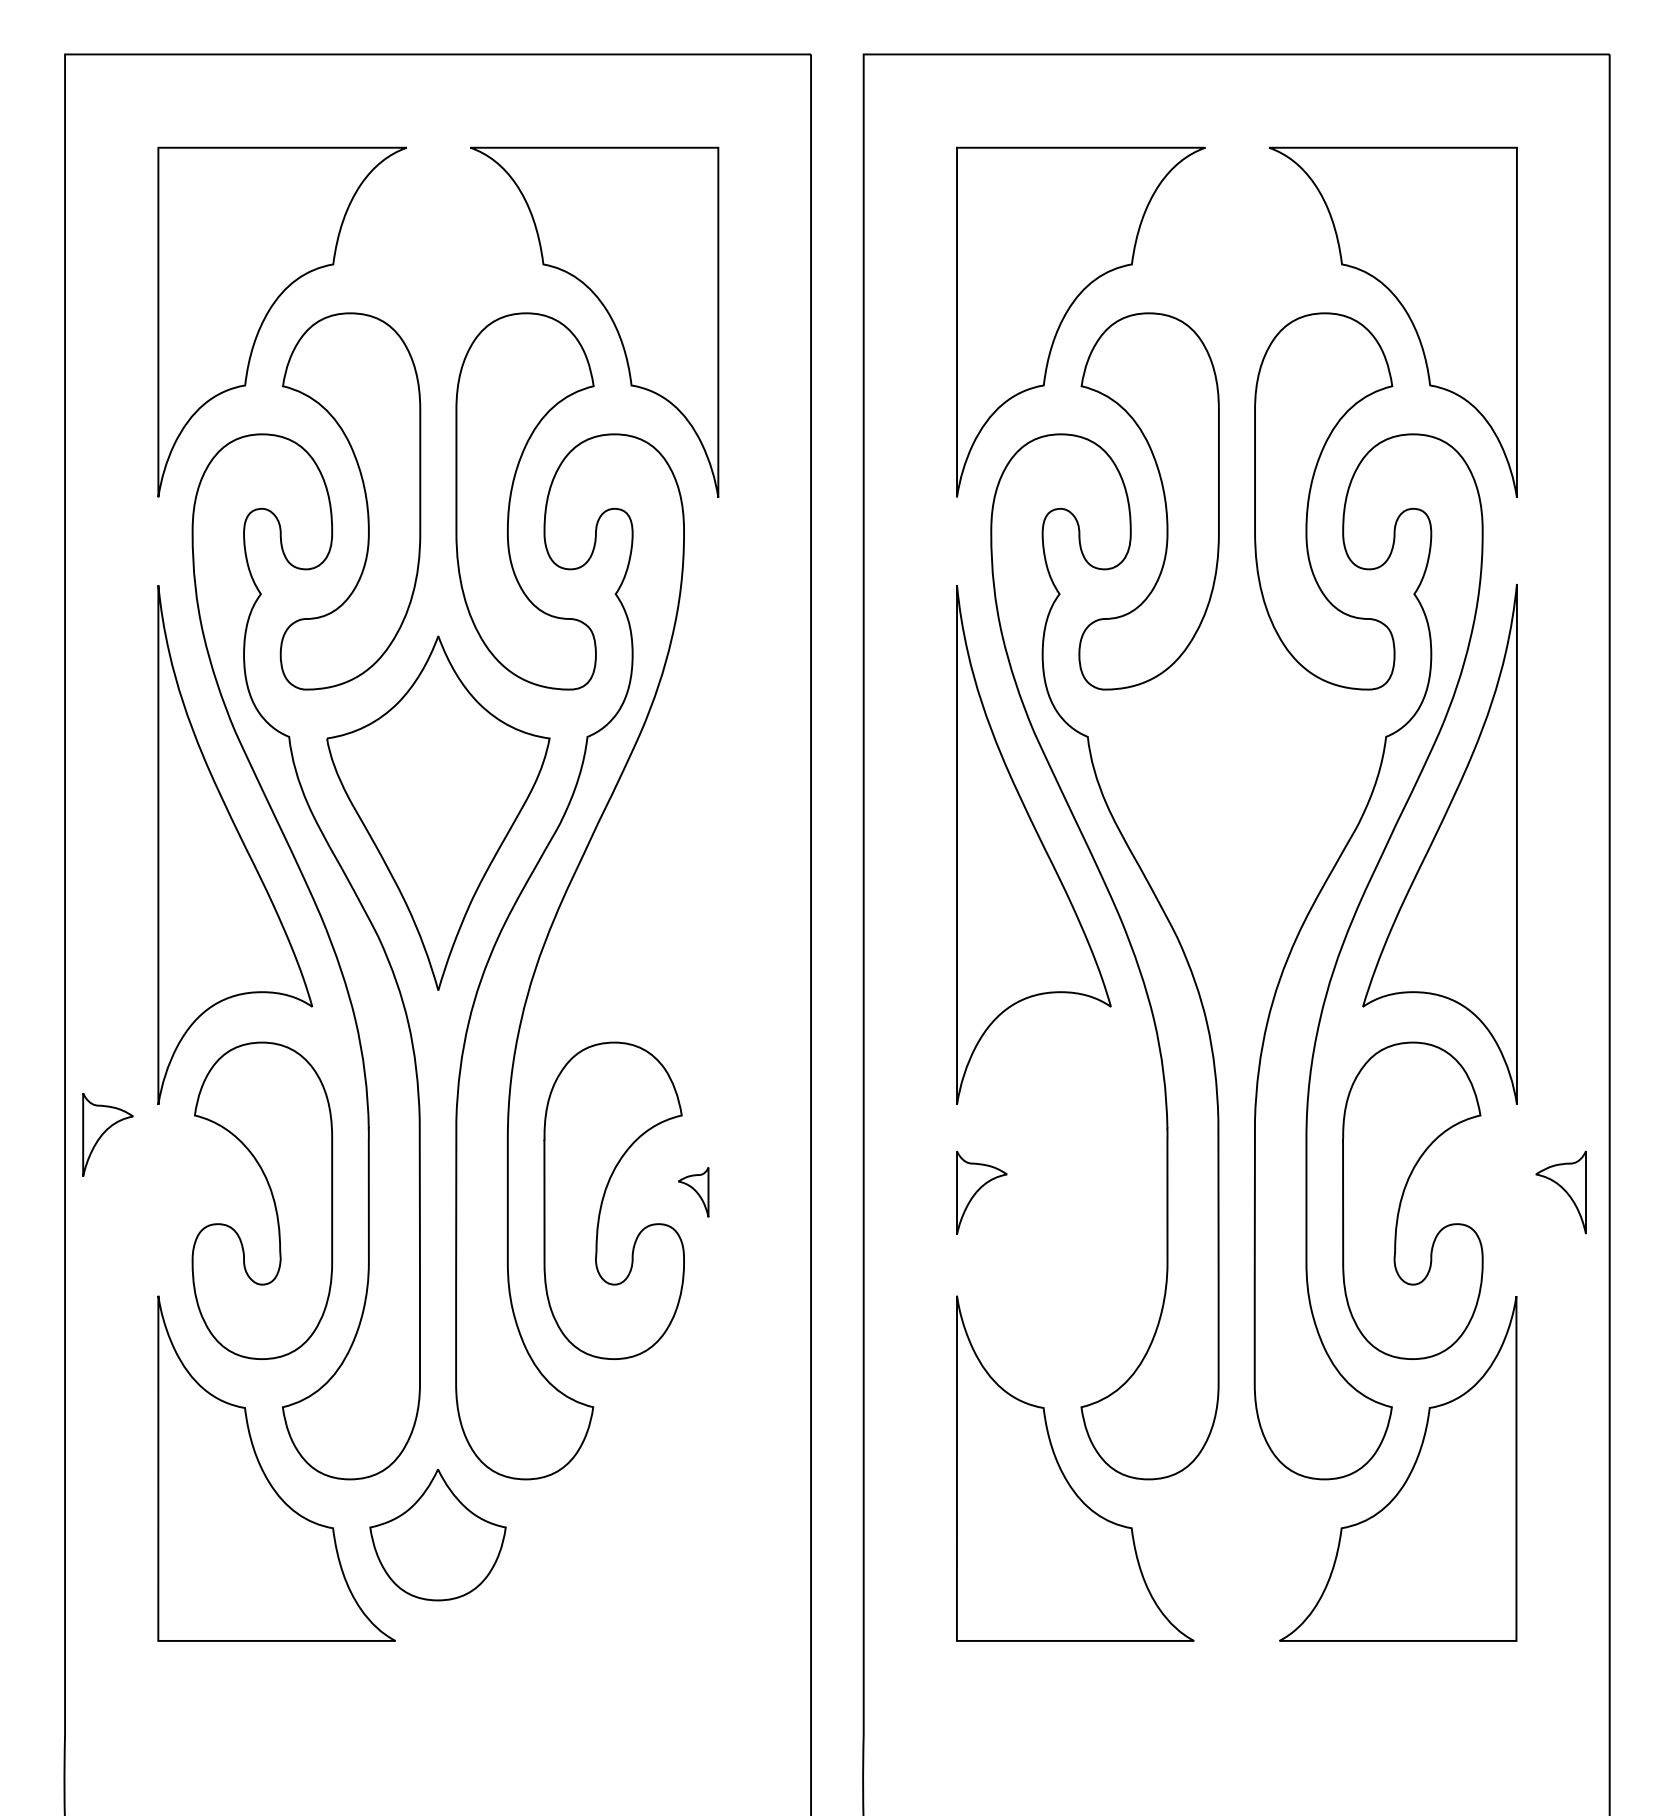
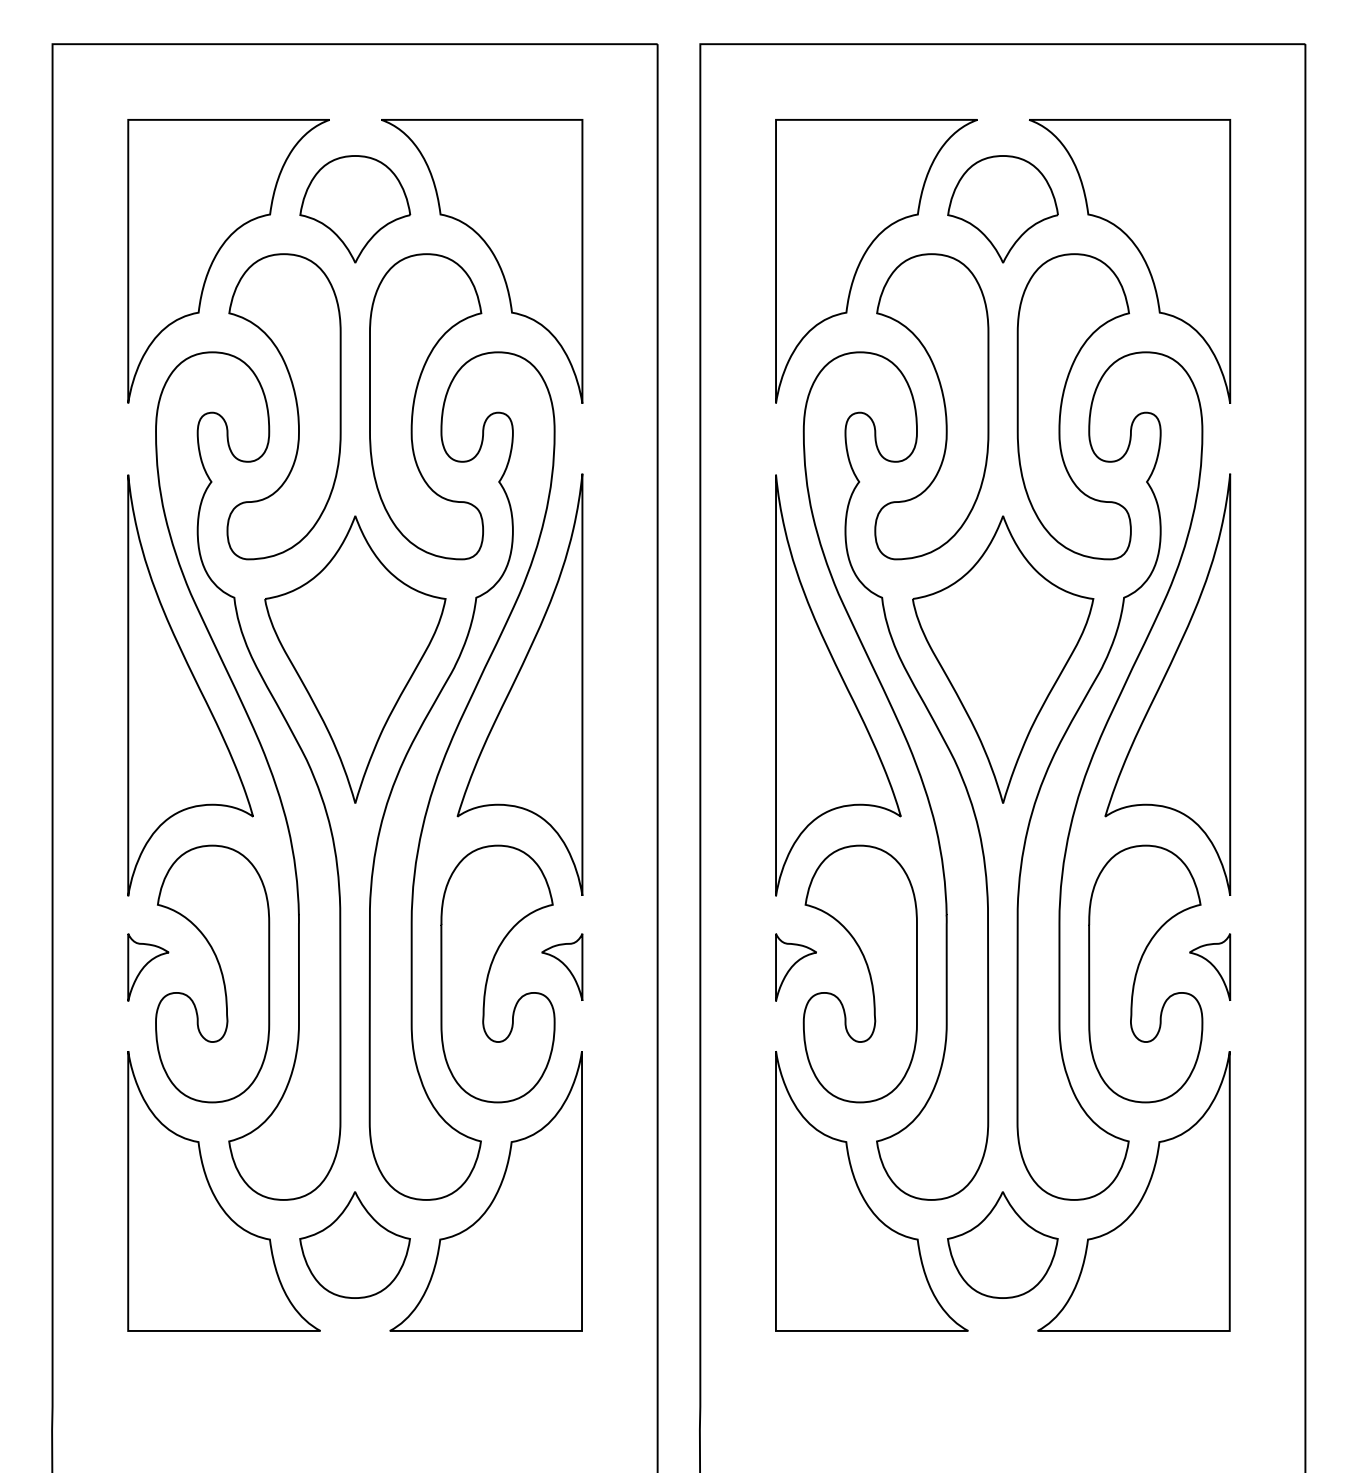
part: (438, 258) -> (355, 209), added
part: (1236, 258) -> (1002, 209), added
part: (1237, 813) -> (1003, 659), added
part: (640, 843) -> (519, 684), added
part: (108, 1134) -> (148, 967), moved
part: (693, 1191) -> (562, 966), size x1.67
part: (1561, 1191) -> (1210, 966), moved
part: (1069, 1195) -> (867, 969), added
part: (609, 1473) -> (494, 1195), added
part: (1236, 1534) -> (1002, 1244), added

